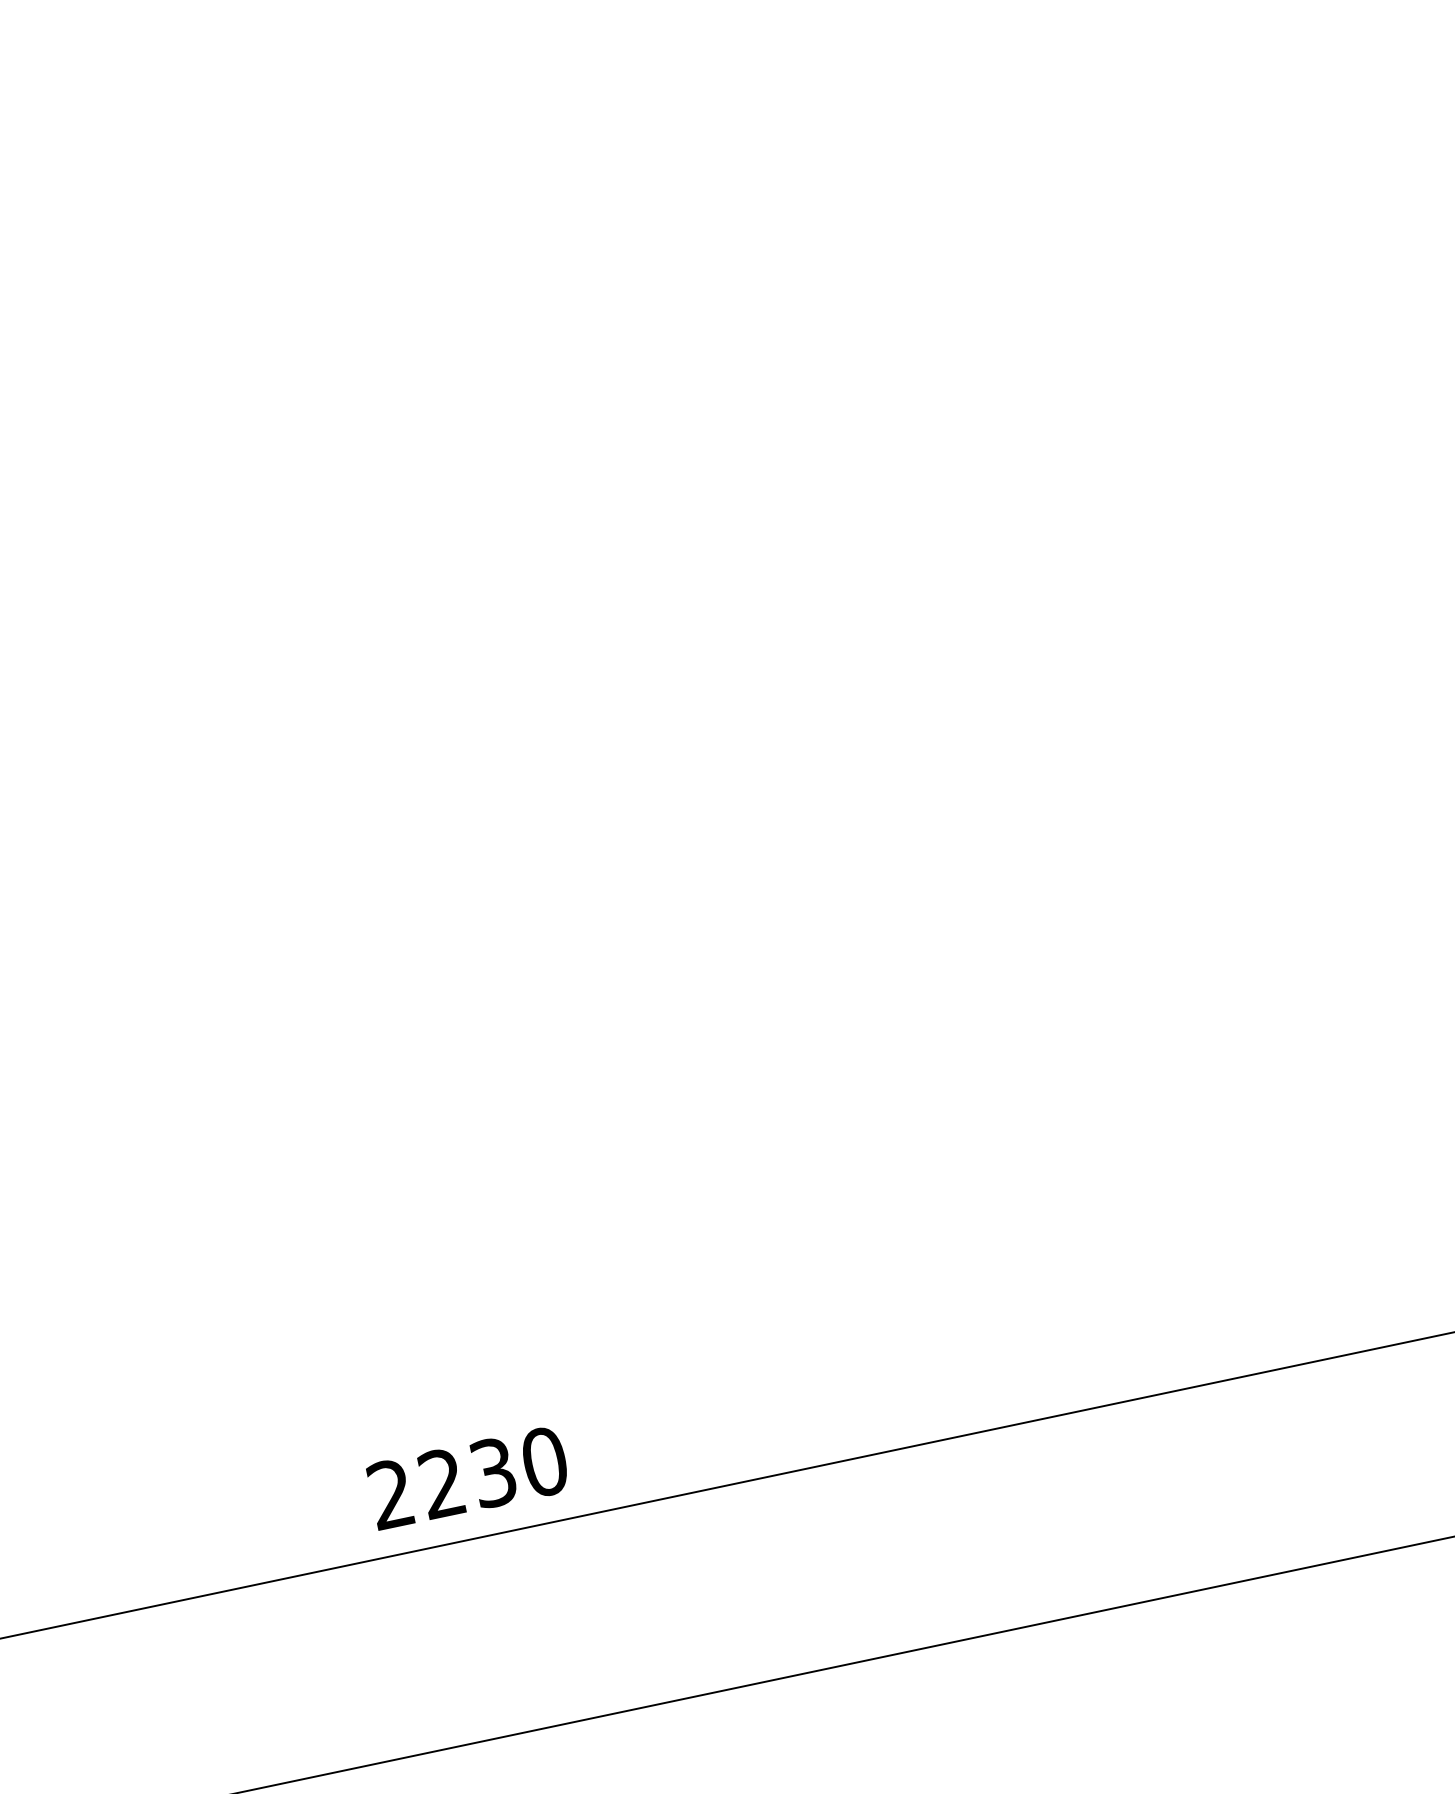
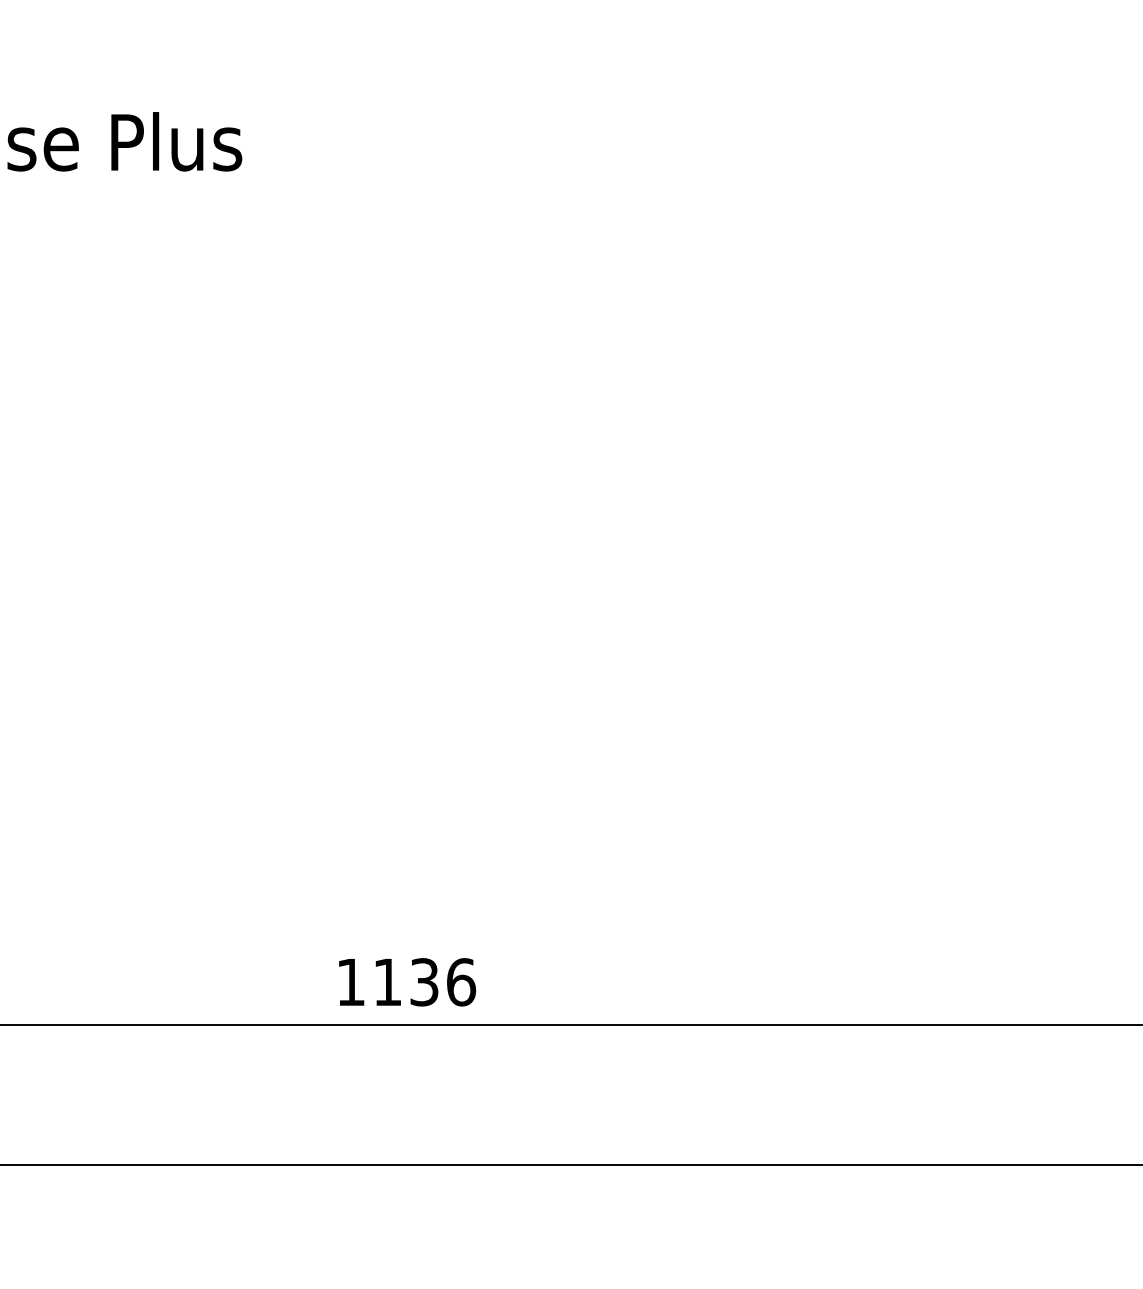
text: (468, 1478) -> (406, 982), 2230 -> 1136

